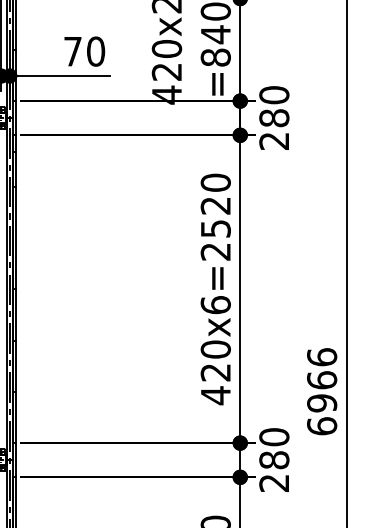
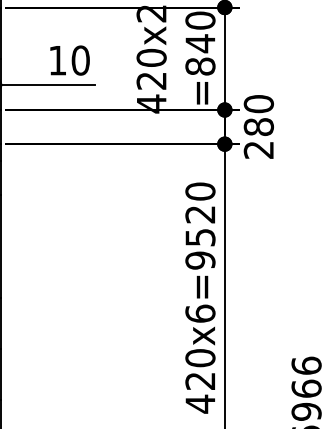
text: (72, 51) -> (57, 60), 70 -> 10
text: (215, 251) -> (200, 260), 420x6=2520 -> 420x6=9520

